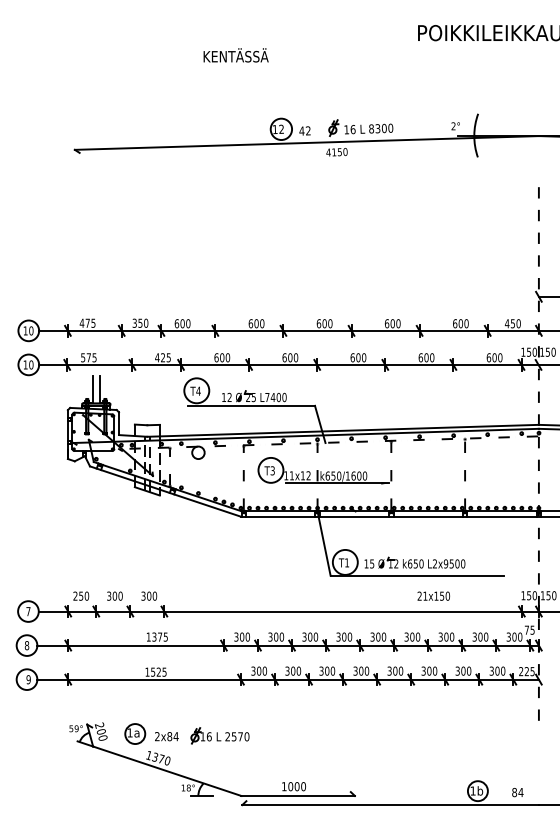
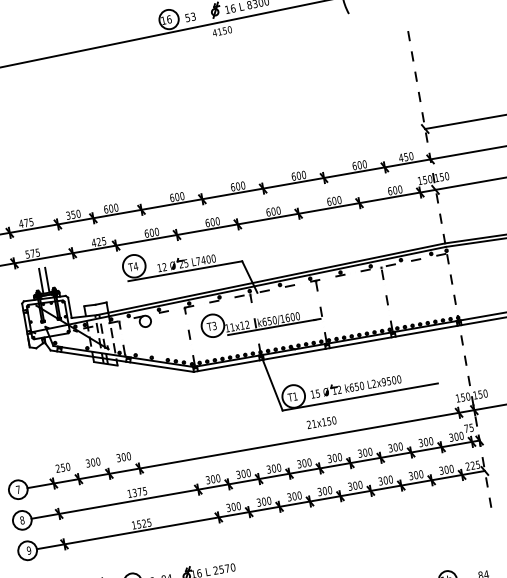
text: (281, 128) -> (169, 18), 12 -> 16
text: (304, 130) -> (189, 16), 42 -> 53
text: (433, 595) -> (321, 422), moved

